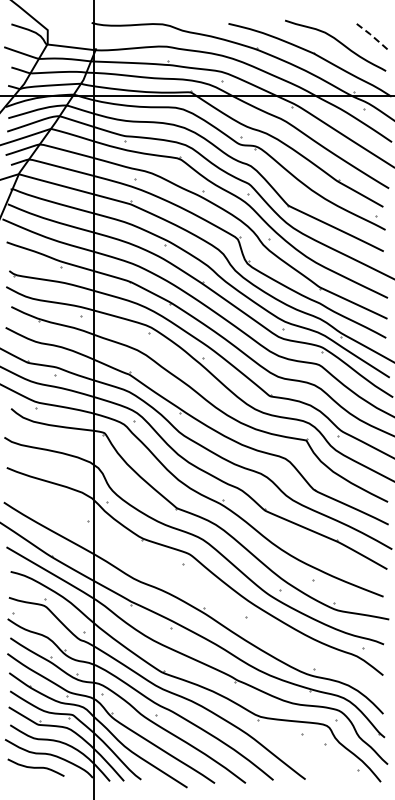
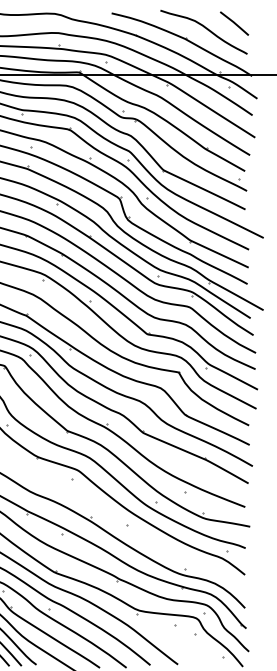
line: (371, 35) -> (234, 23), dashed -> solid

